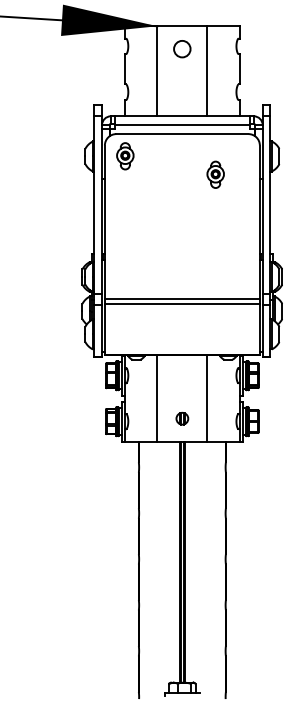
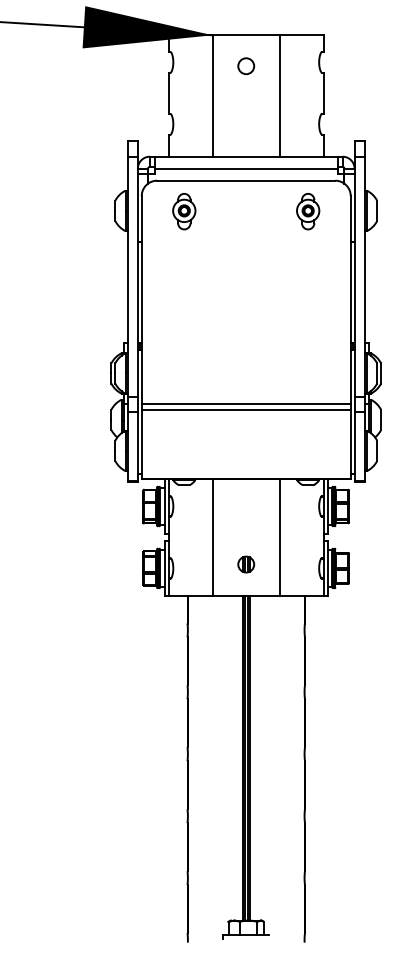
circle: (182, 49) -> (246, 66), size x0.71
part: (125, 156) -> (184, 211), moved
part: (215, 174) -> (308, 211), moved

